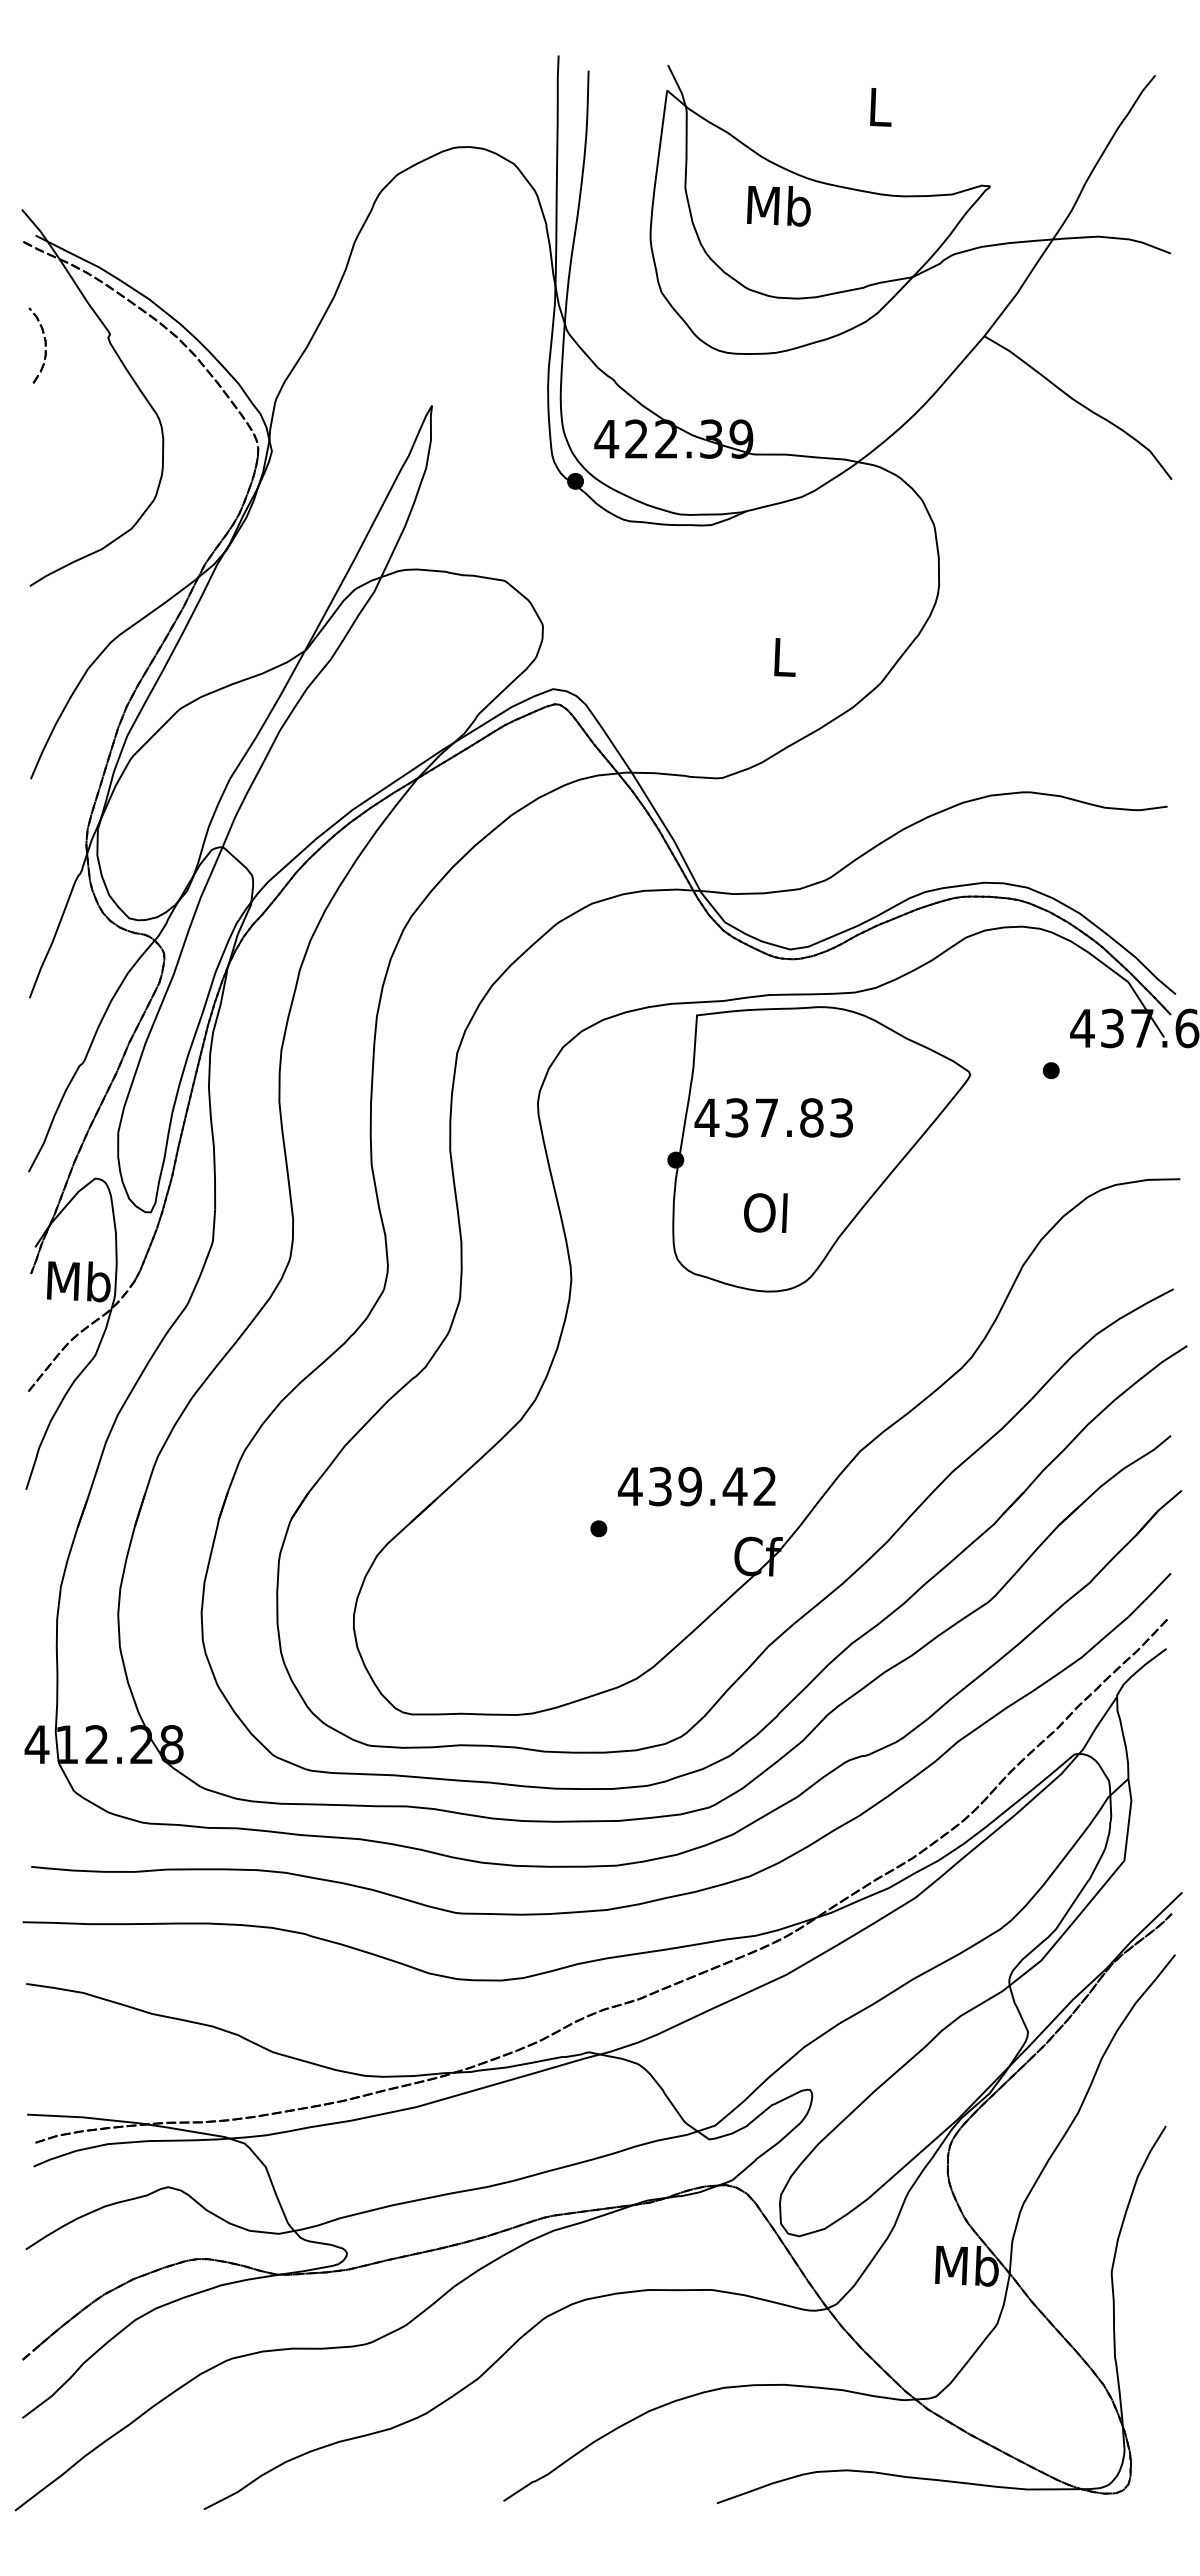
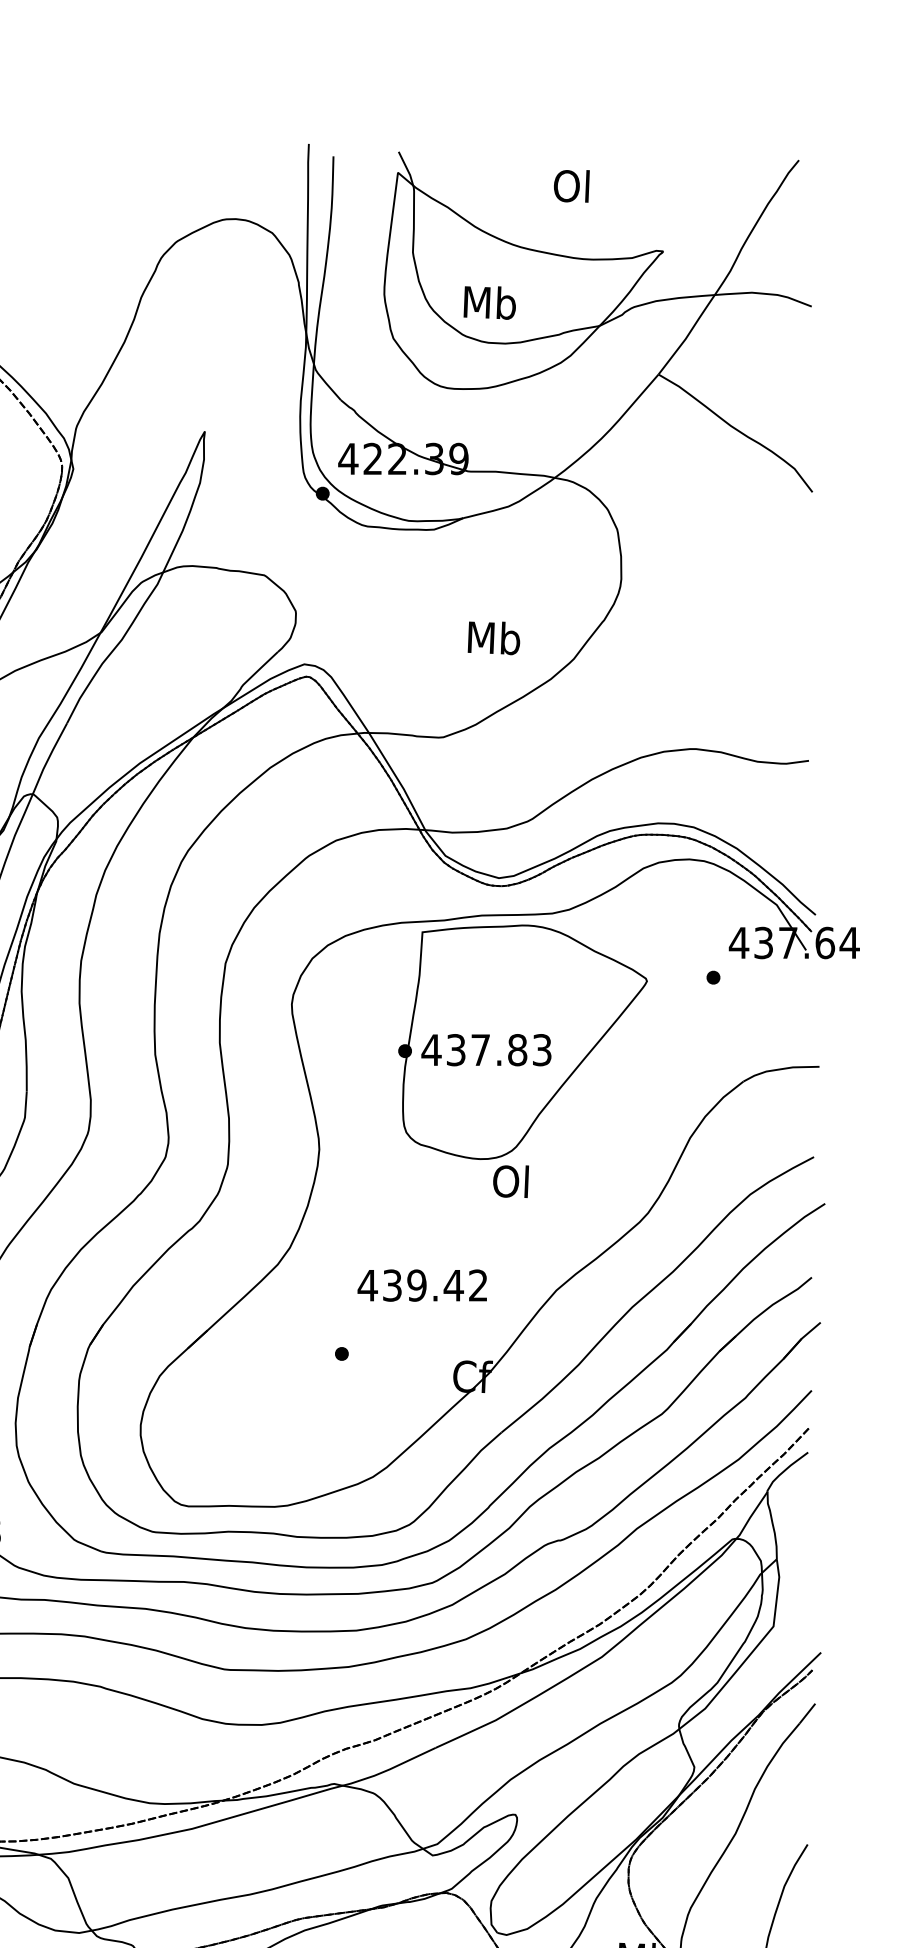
text: (878, 107) -> (571, 186), L -> Ol
text: (778, 205) -> (489, 302), moved
text: (783, 657) -> (493, 638), L -> Mb
text: (773, 1117) -> (486, 1049), moved
text: (765, 1212) -> (510, 1181), moved
text: (696, 1486) -> (422, 1285), moved

